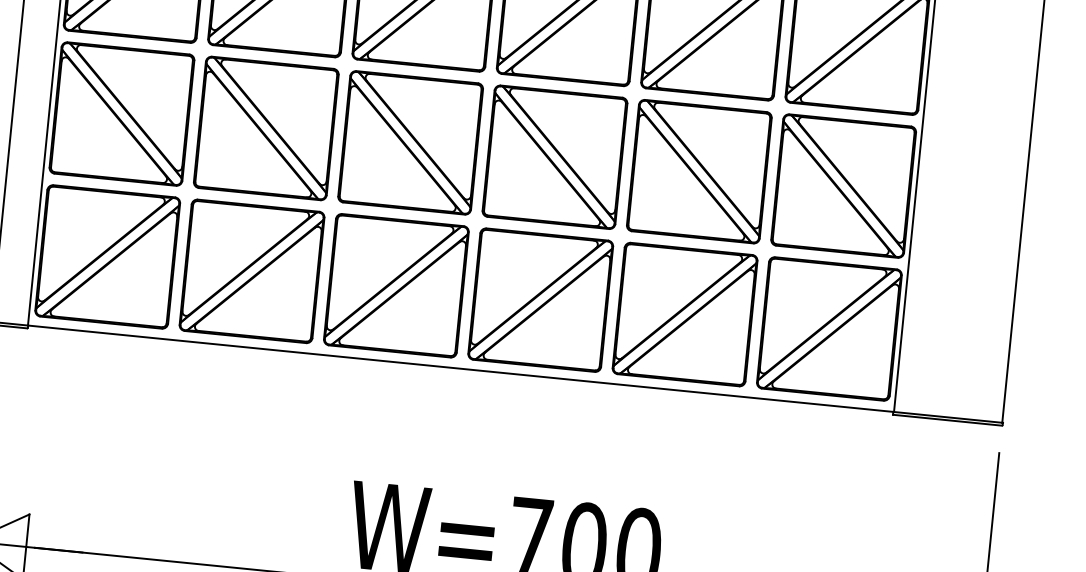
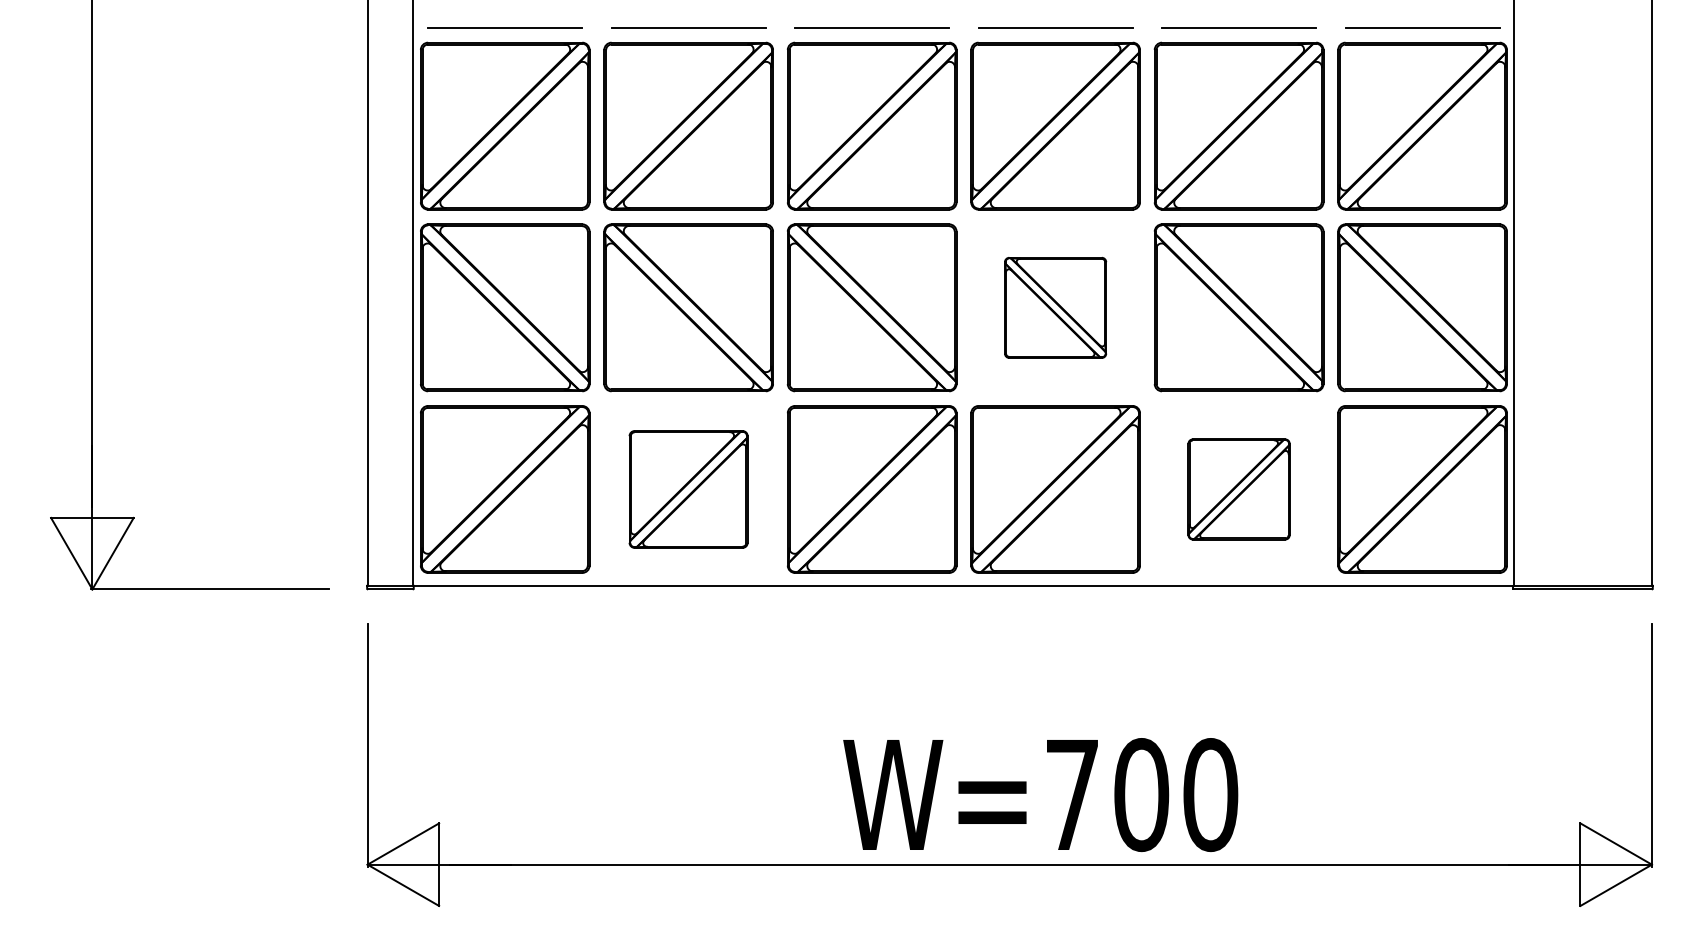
part: (554, 157) -> (1055, 307), size x0.6
part: (251, 271) -> (688, 489), size x0.7
part: (684, 314) -> (1238, 489), size x0.6

